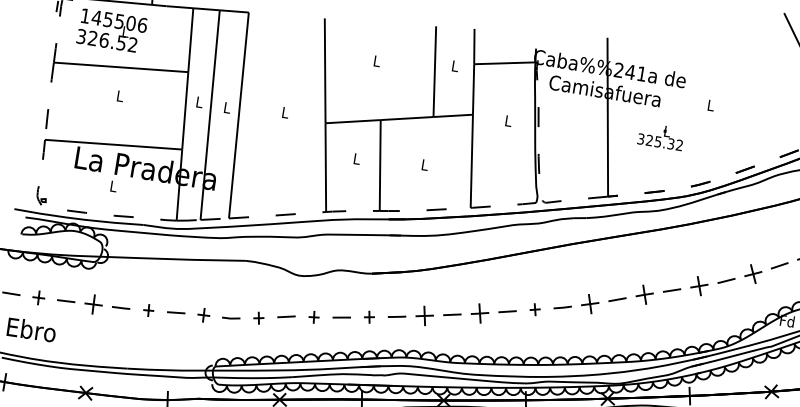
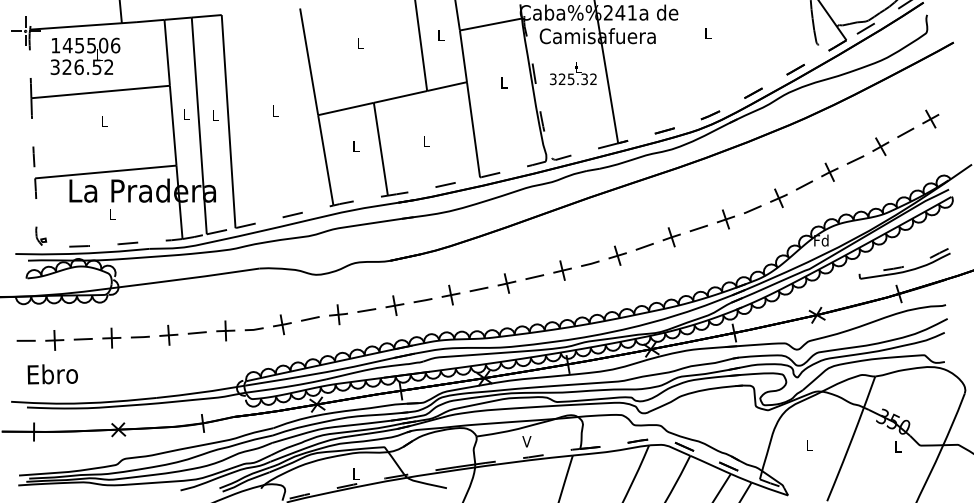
text: (661, 136) -> (573, 73), moved
part: (38, 297) -> (54, 340), size x1.43
part: (148, 309) -> (168, 334), size x1.67
part: (535, 309) -> (562, 270), size x1.67
part: (203, 314) -> (225, 330), size x1.43
part: (258, 317) -> (282, 324), size x1.67
part: (314, 317) -> (338, 314), size x1.67
part: (369, 317) -> (394, 305), size x1.67

